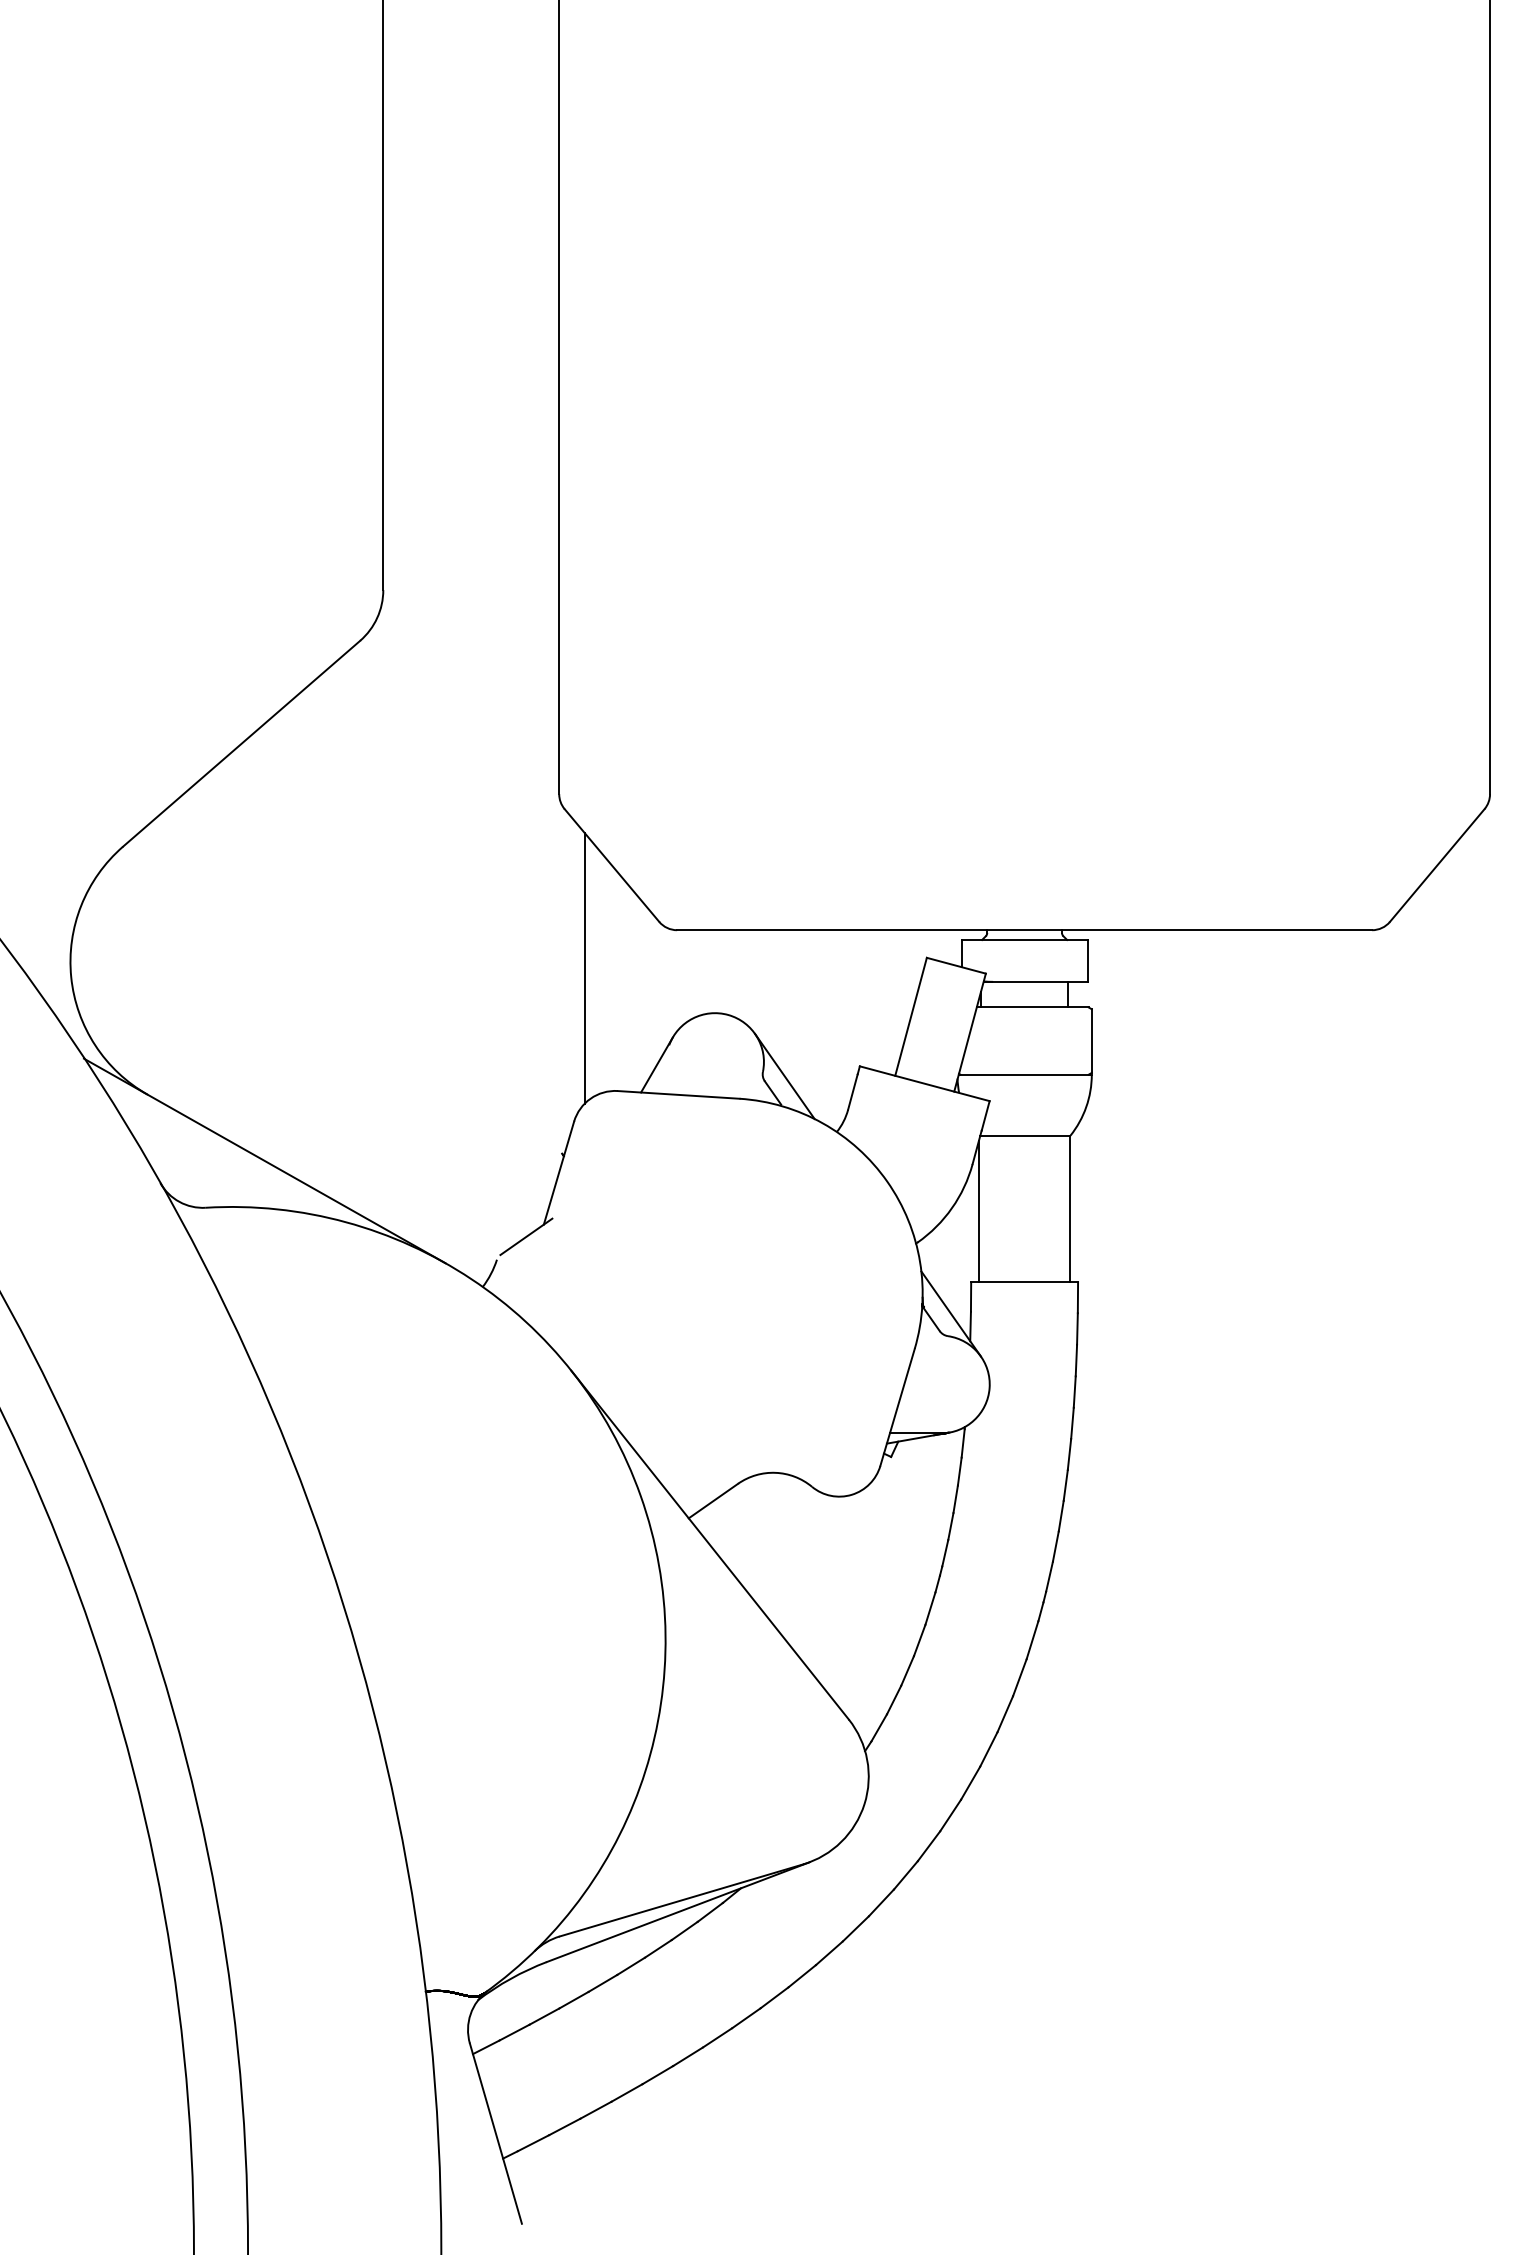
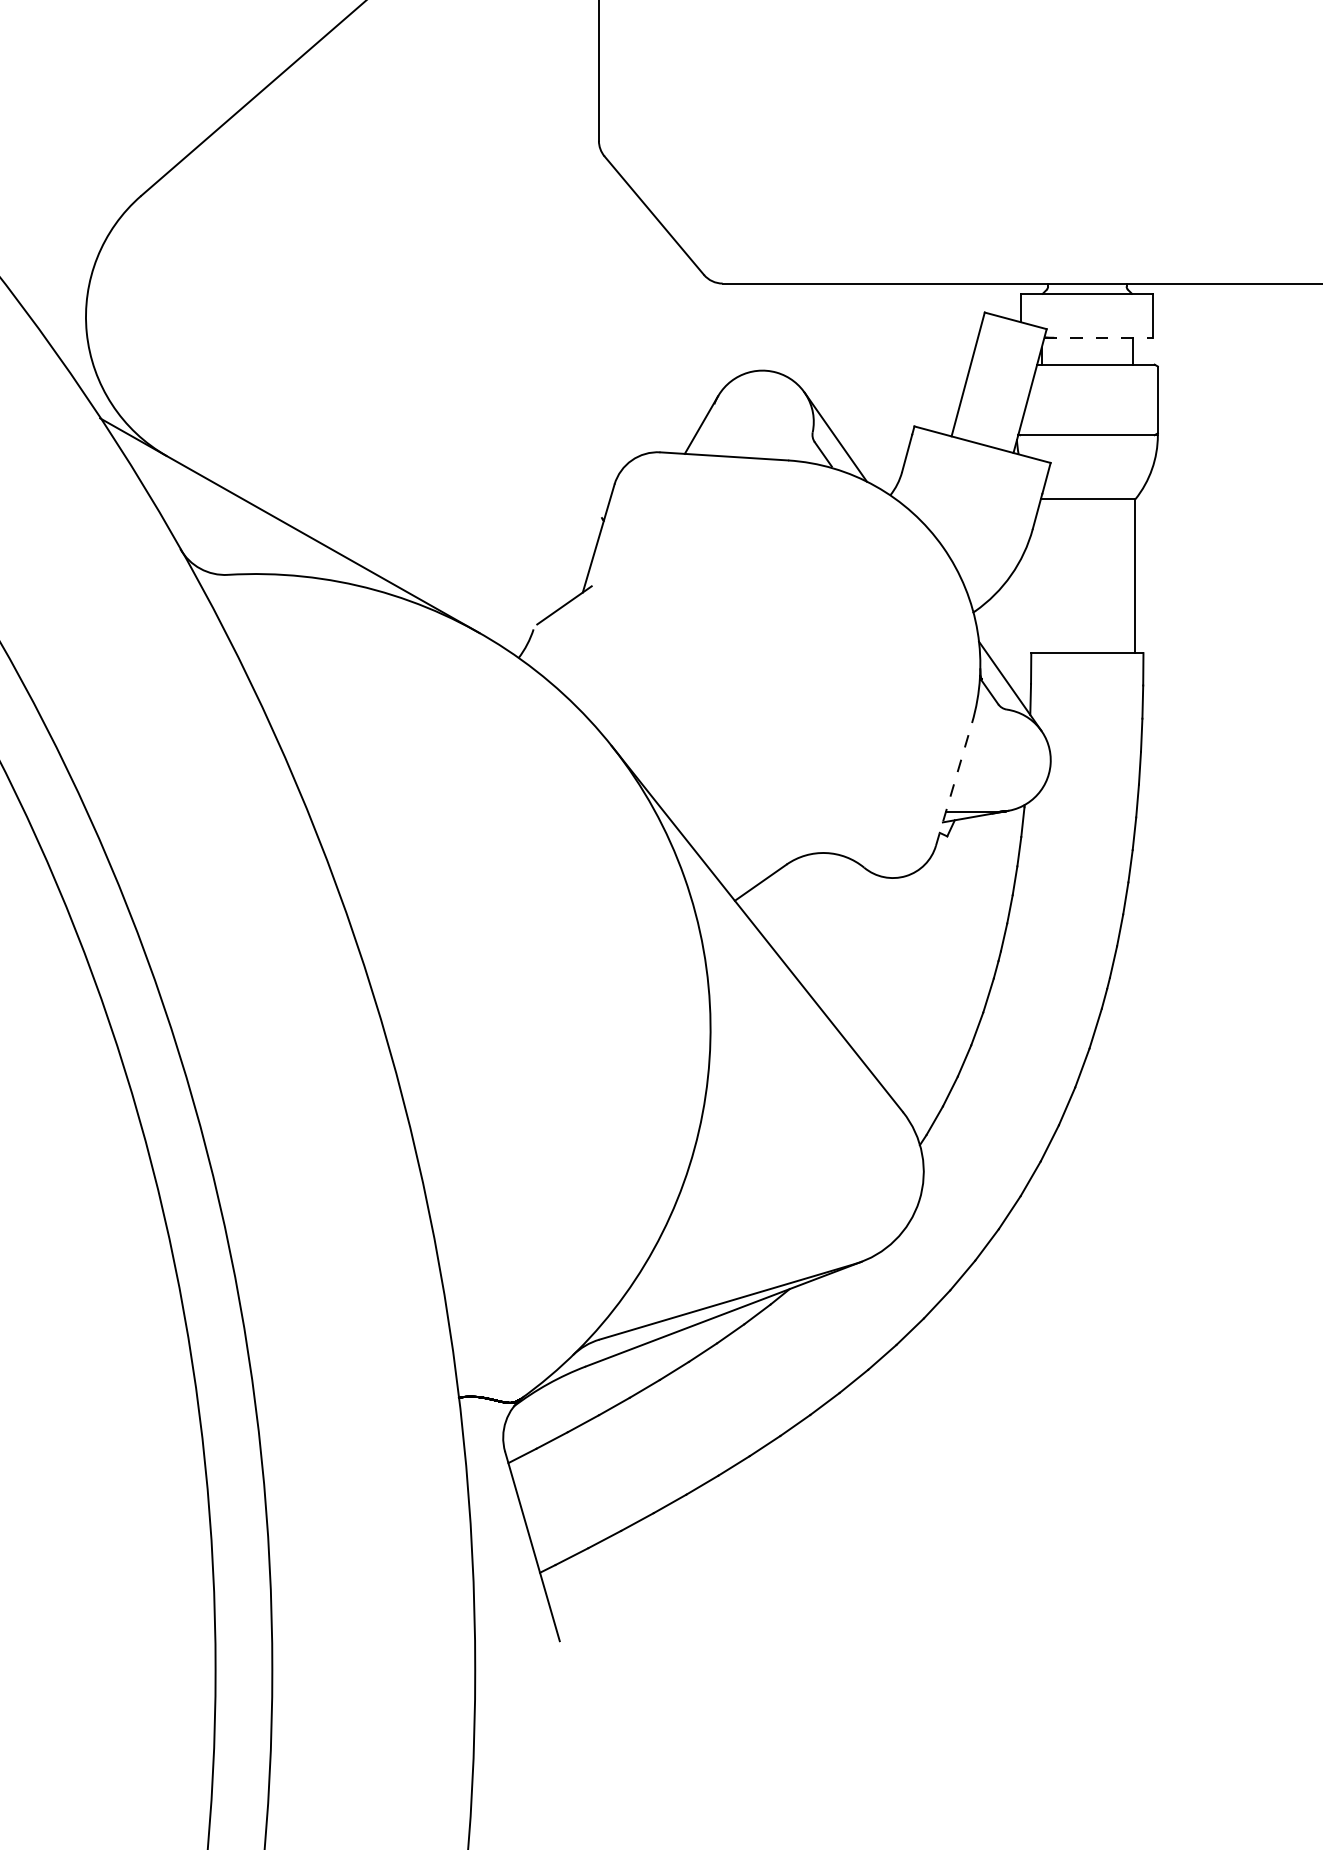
line: (584, 968) -> (625, 323), removed
line: (1035, 981) -> (1098, 337), solid -> dashed
line: (978, 1211) -> (1038, 578), removed
line: (897, 1406) -> (953, 783), solid -> dashed

